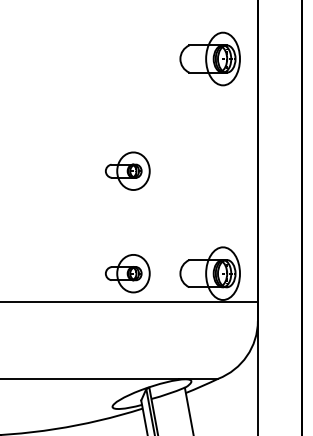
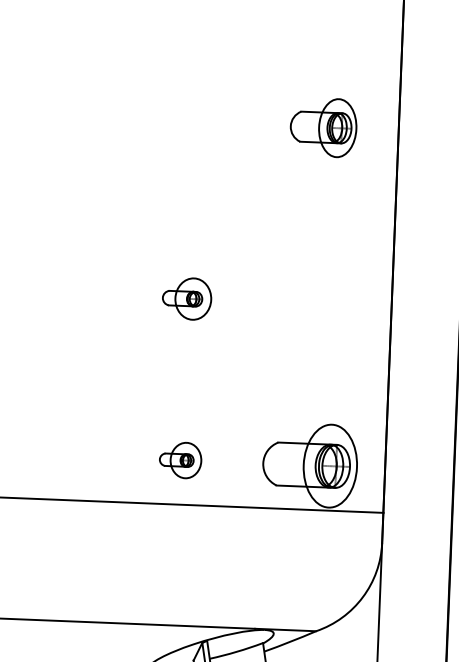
part: (209, 58) -> (322, 126), size x0.7
part: (127, 170) -> (186, 297), size x0.7
part: (127, 273) -> (180, 459), size x0.6

